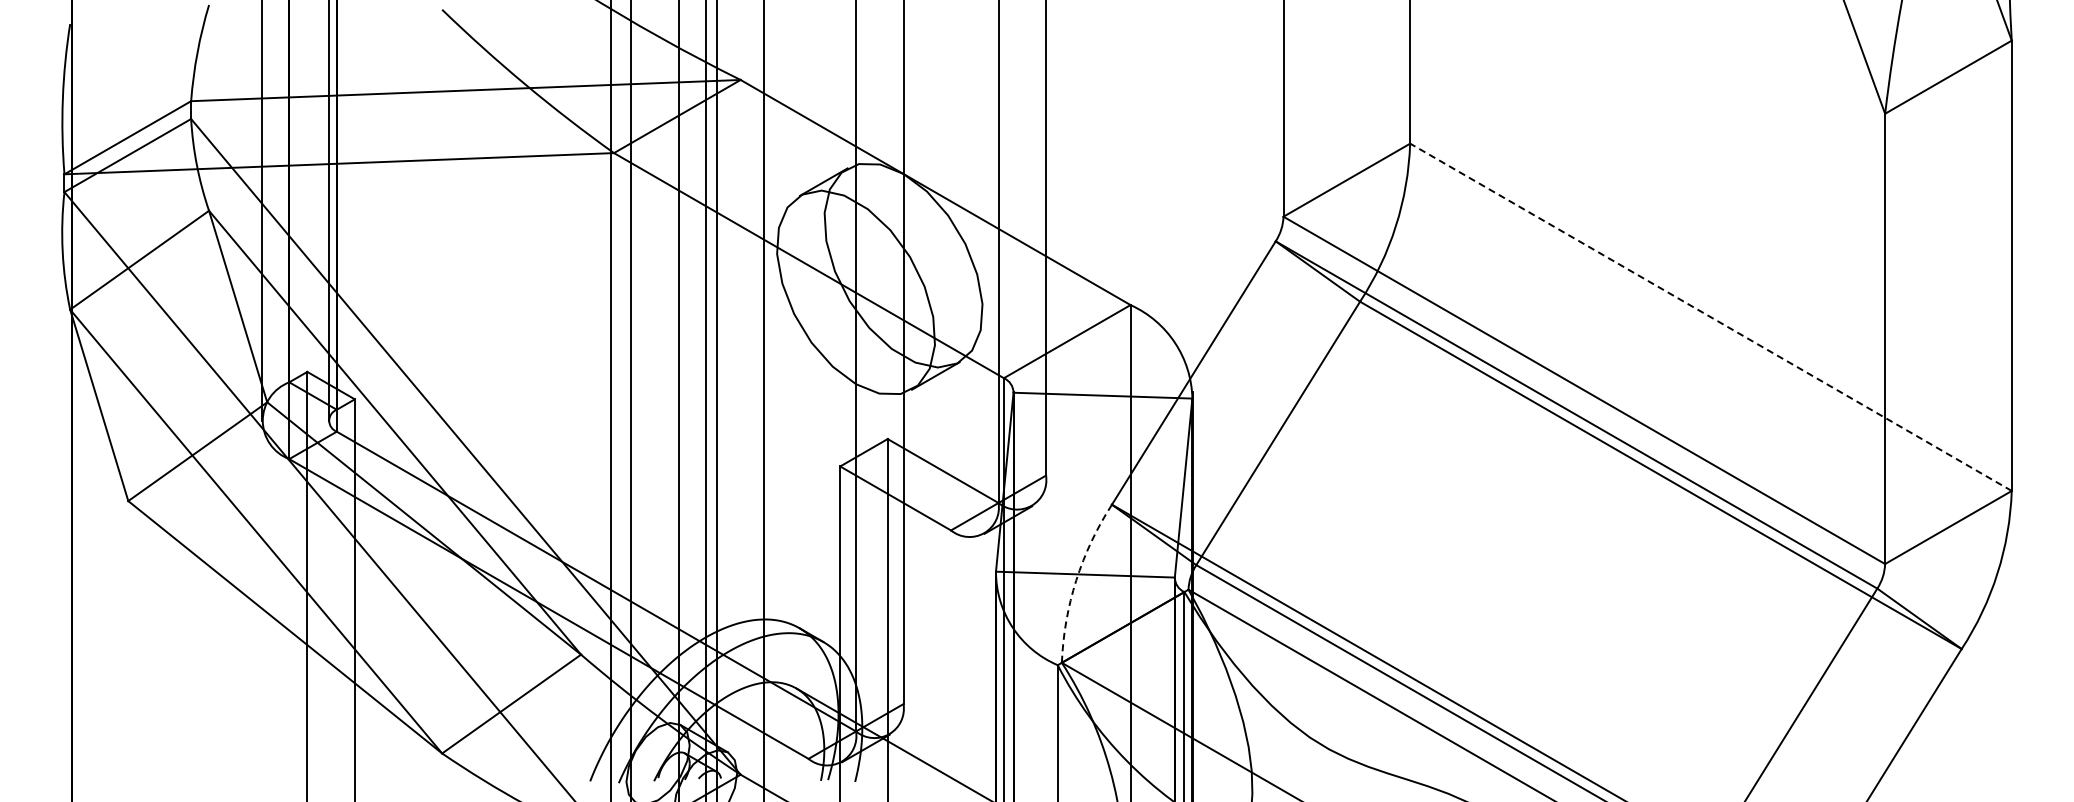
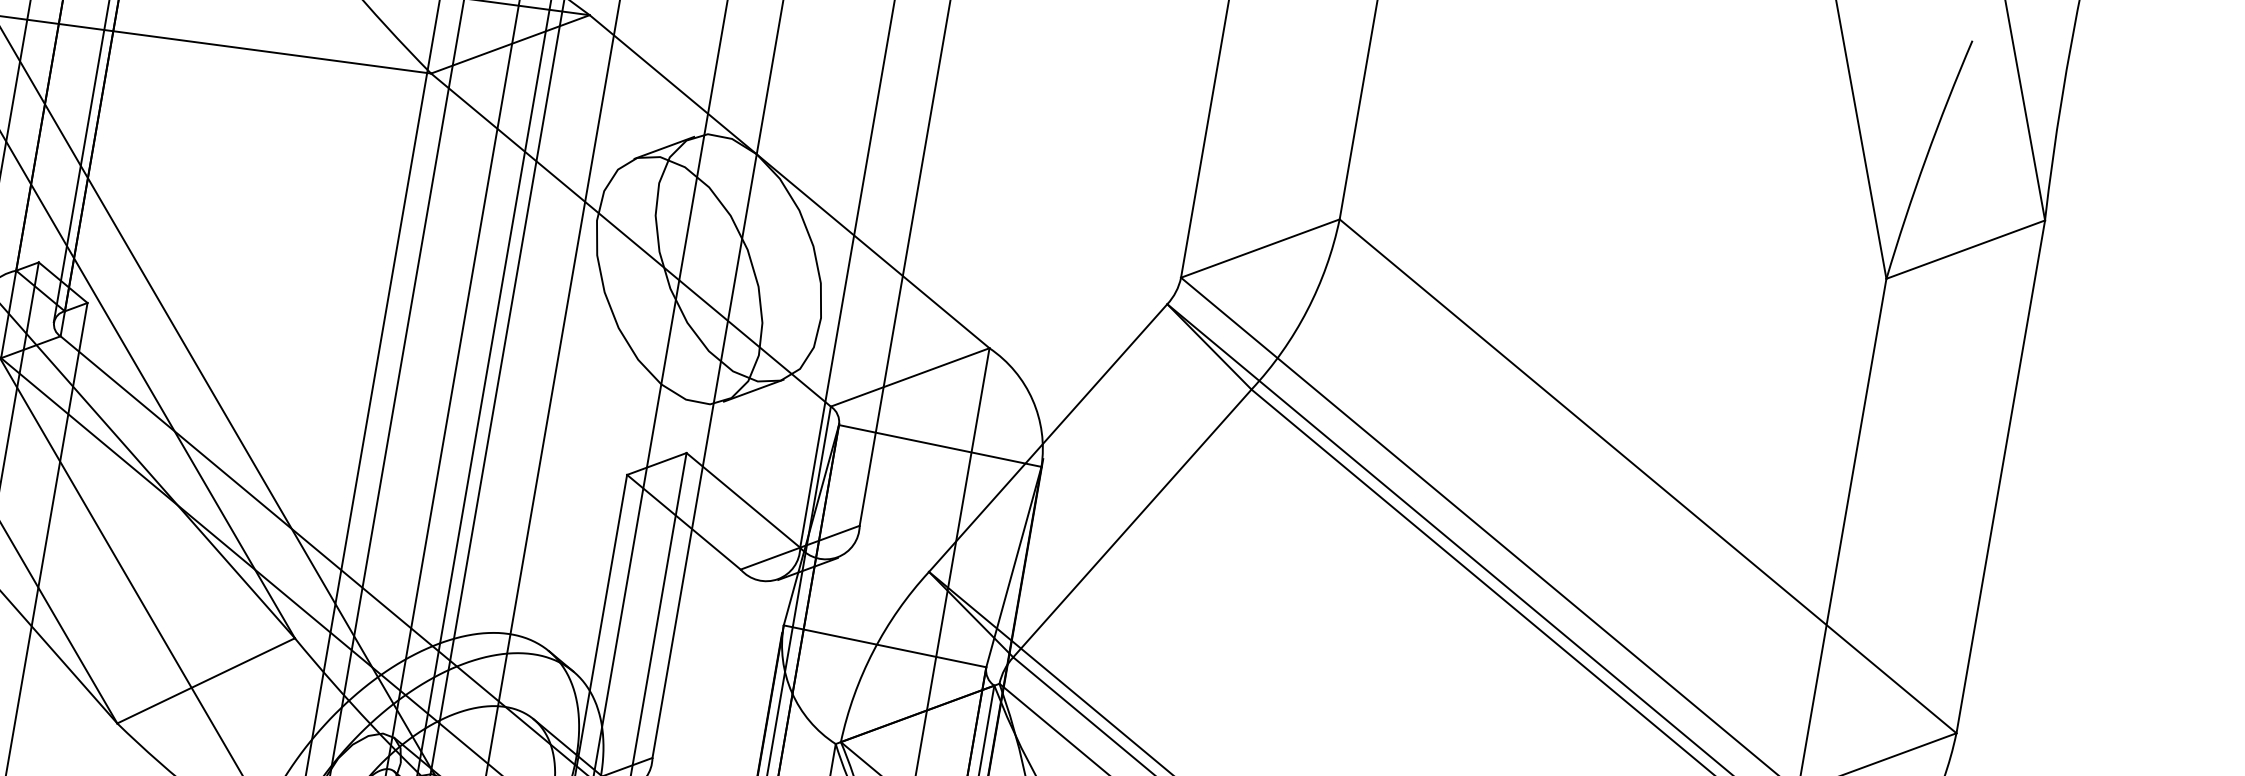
line: (1710, 317) -> (1647, 476), dashed -> solid
arc: (1076, 580) -> (873, 651), dashed -> solid

